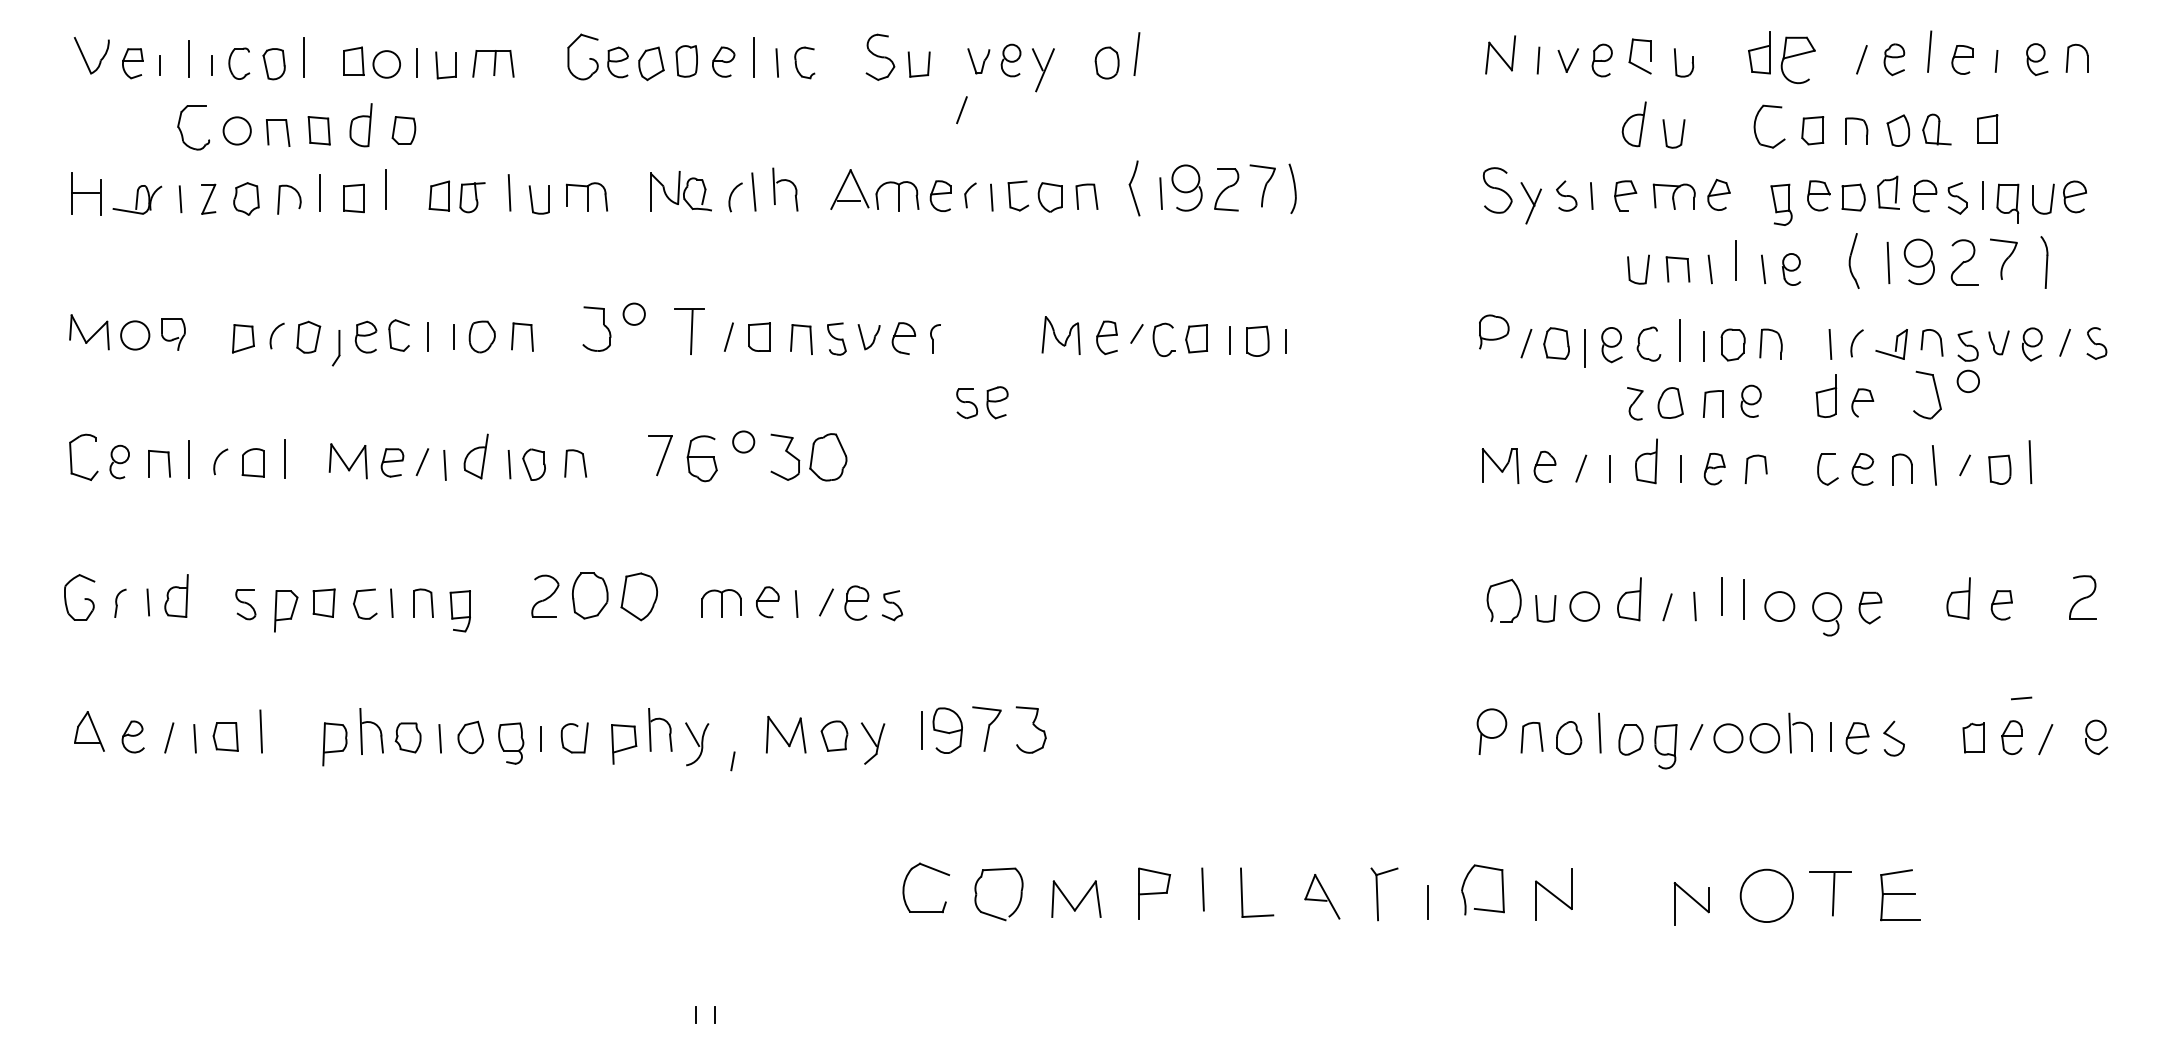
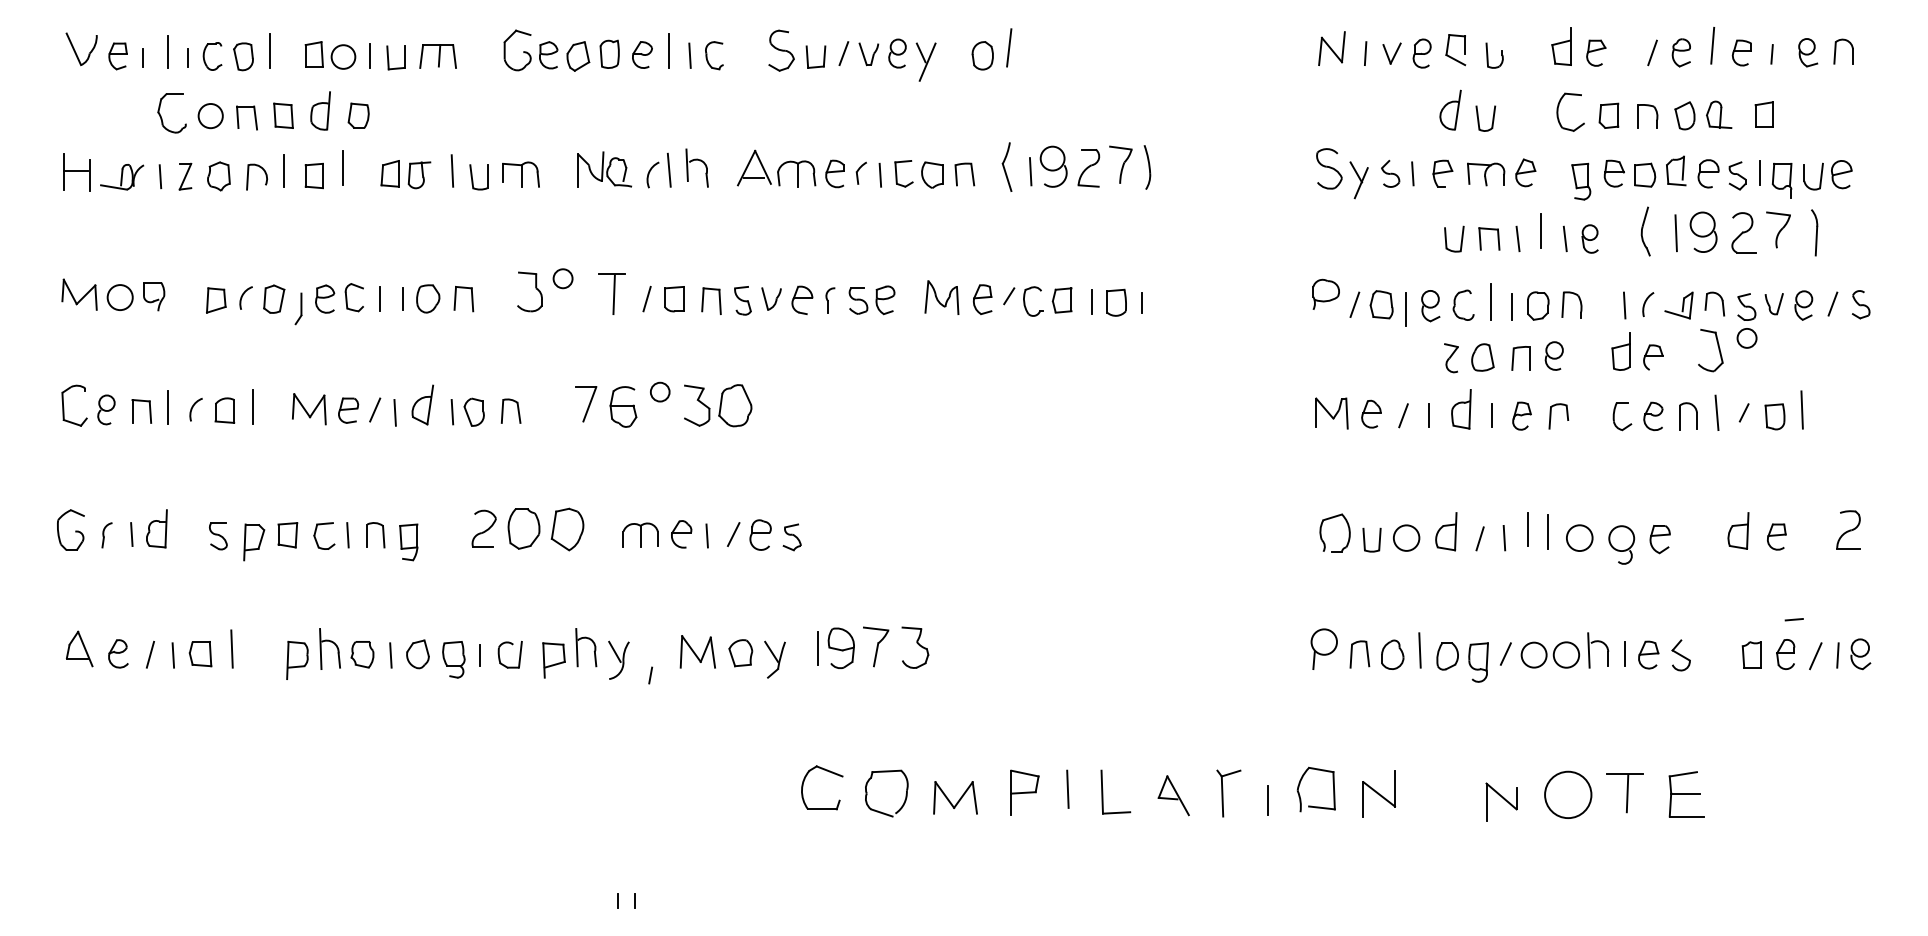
part: (1798, 59) -> (1596, 52), size x0.62
line: (961, 110) -> (843, 53), moved
part: (981, 402) -> (871, 300), moved
line: (2070, 738) -> (1837, 655), added

